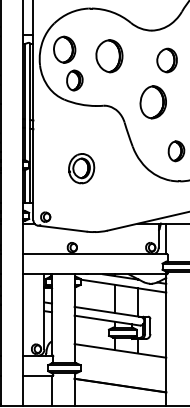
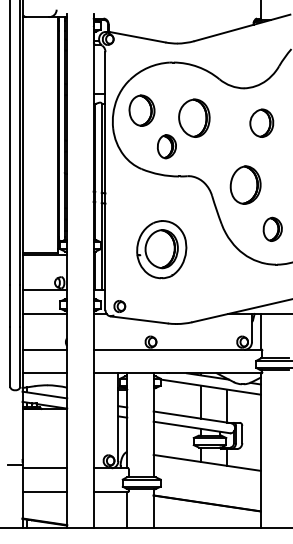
part: (74, 80) -> (166, 146), moved
part: (153, 101) -> (245, 184), moved
part: (81, 168) -> (161, 249), size x1.67

